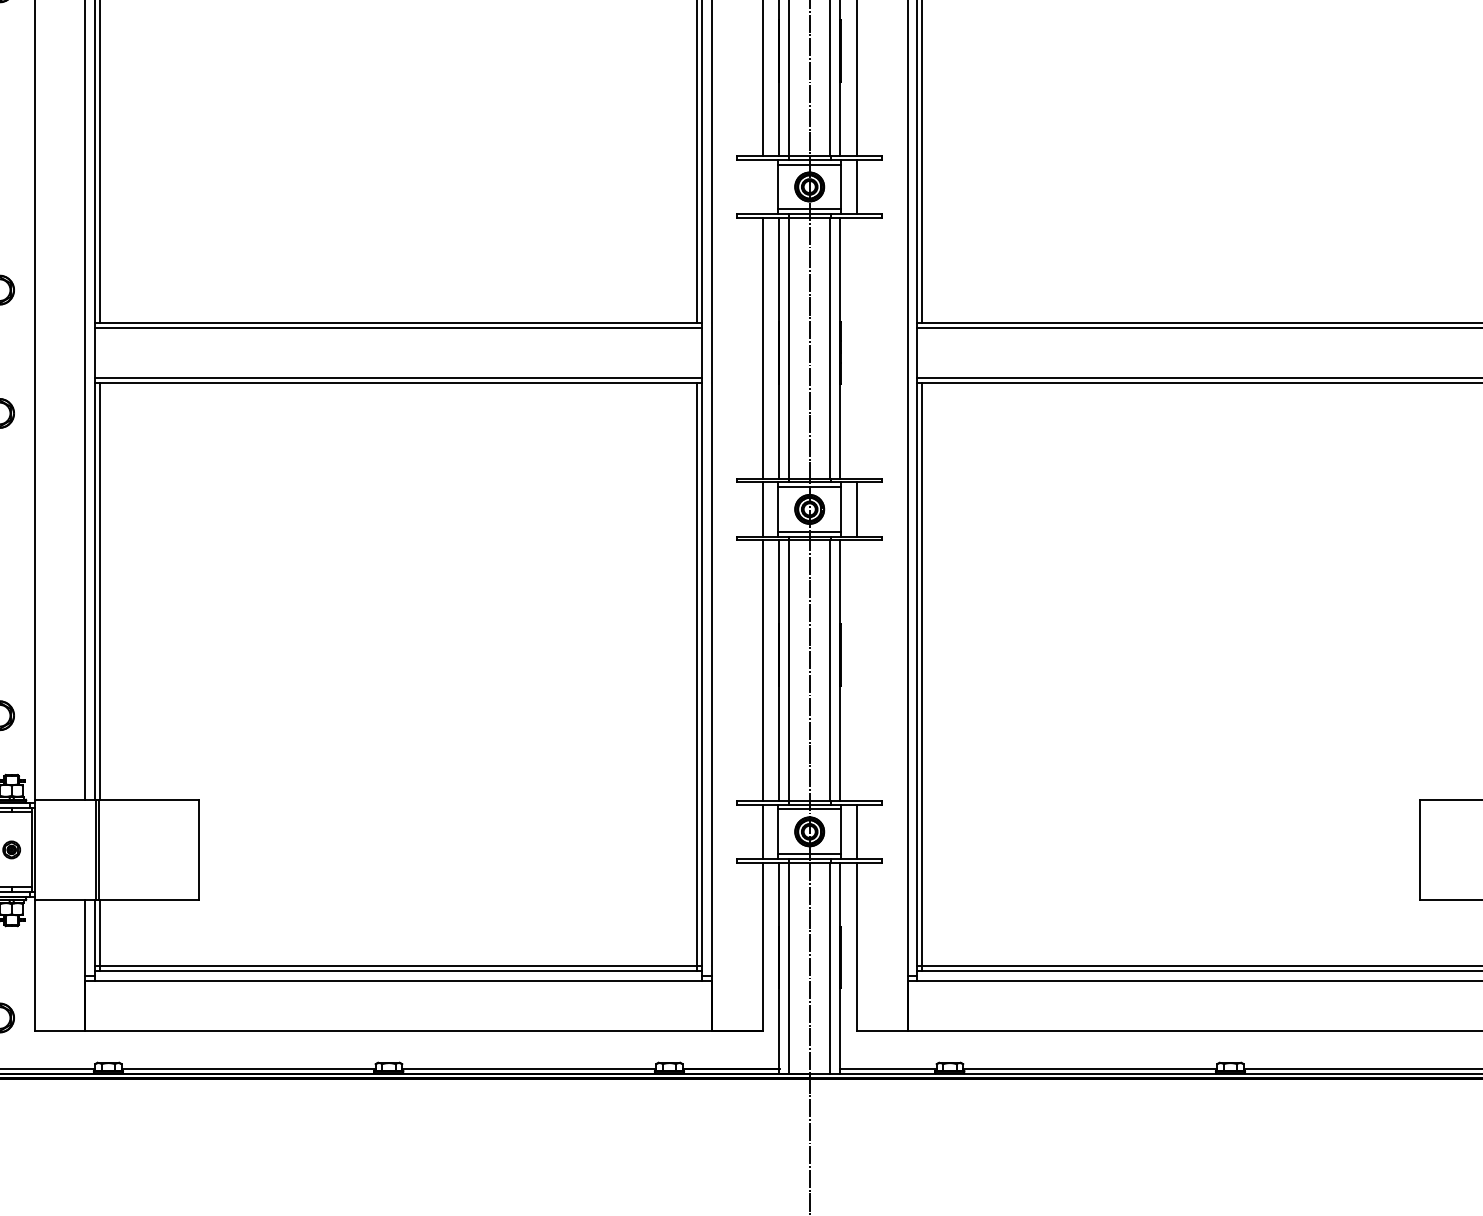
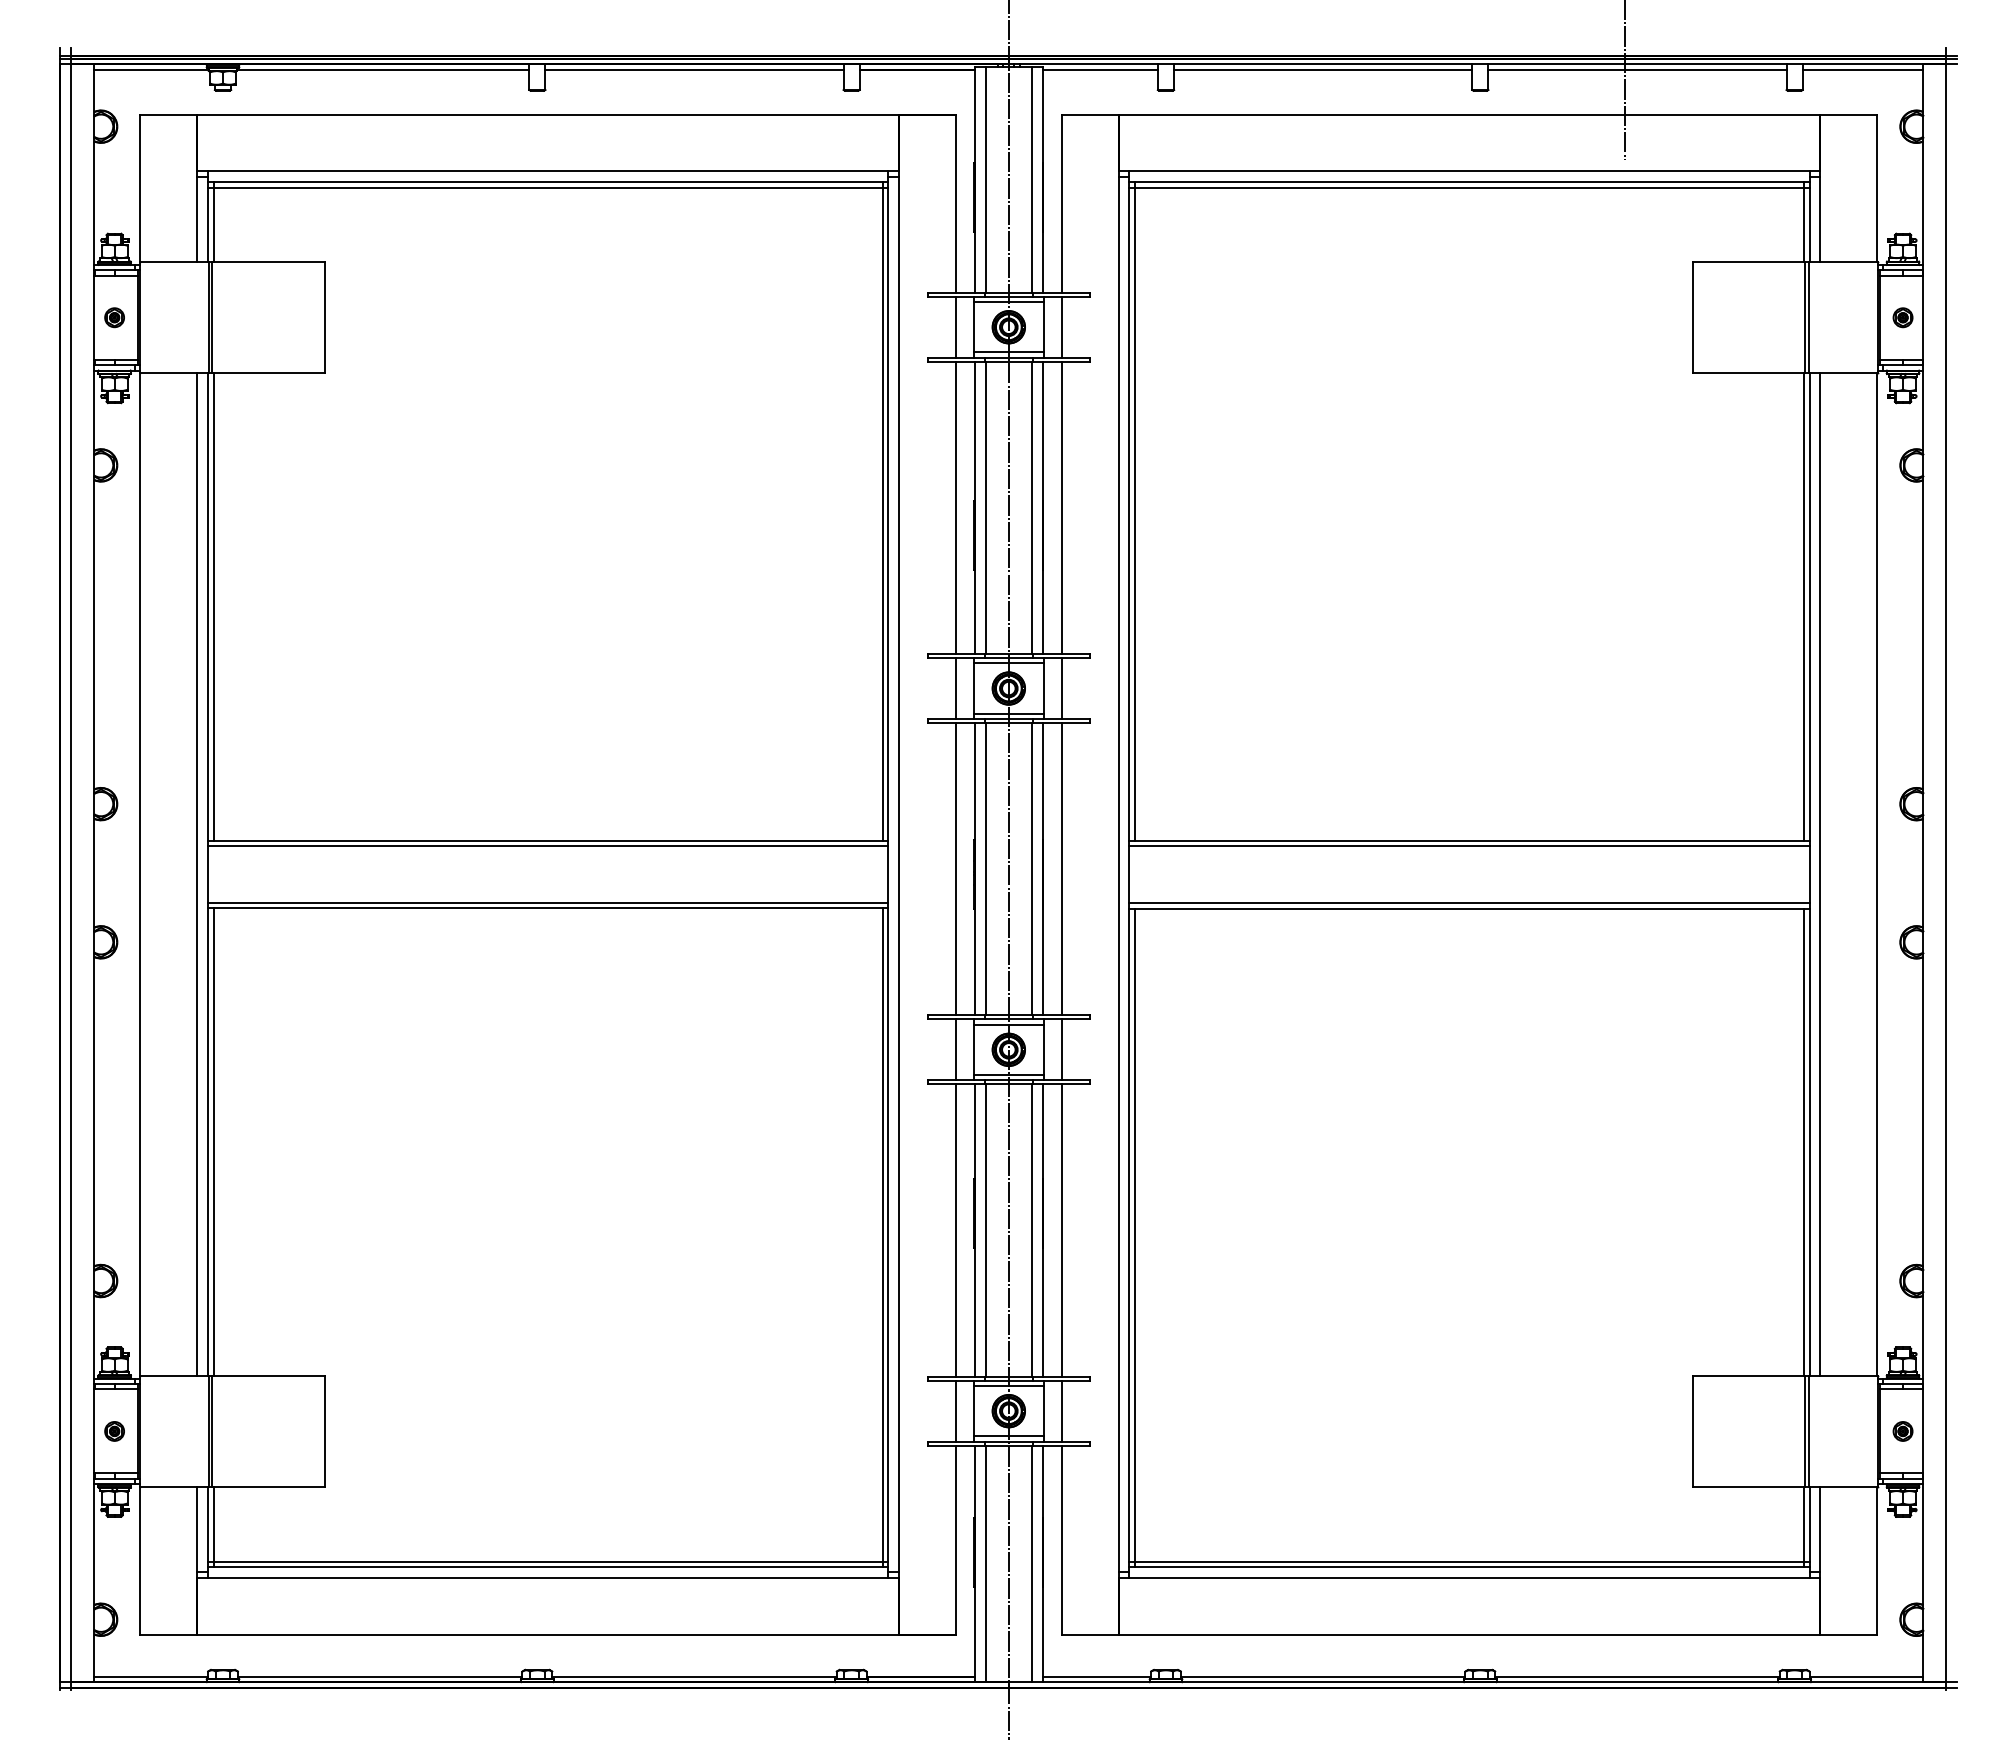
line: (762, 186) -> (956, 688), added
line: (856, 348) -> (1061, 869), added
line: (856, 670) -> (1061, 1230), added

